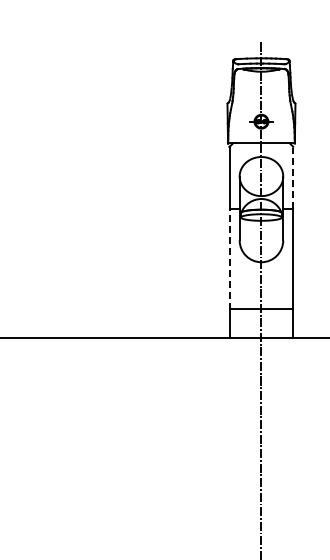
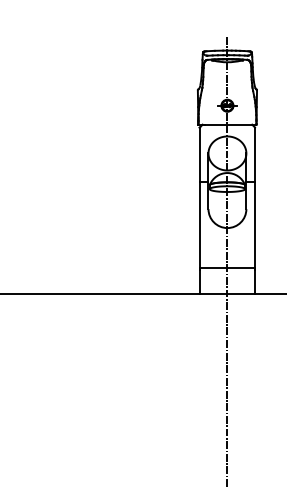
line: (293, 178) -> (255, 155), dashed -> solid
line: (229, 259) -> (199, 225), dashed -> solid

